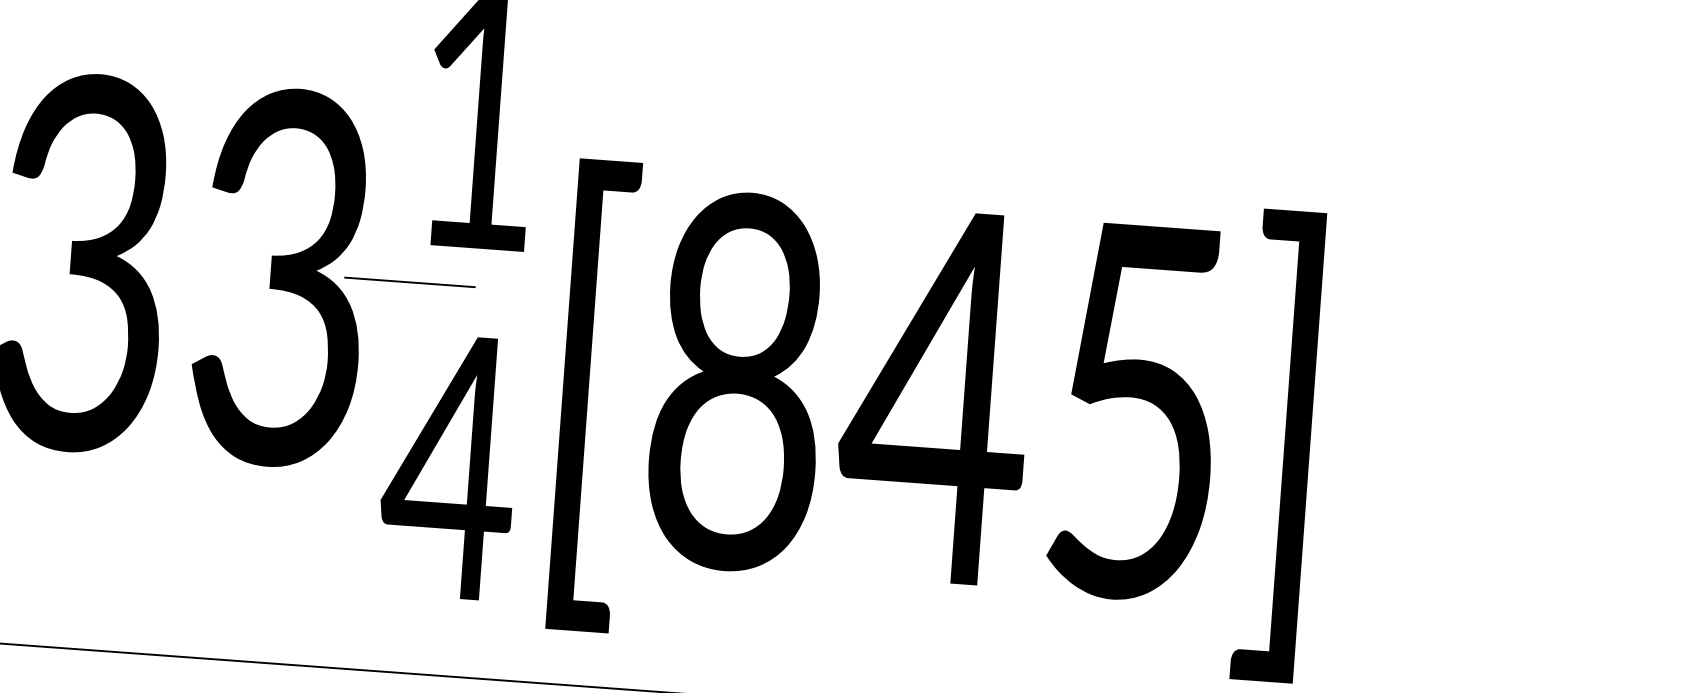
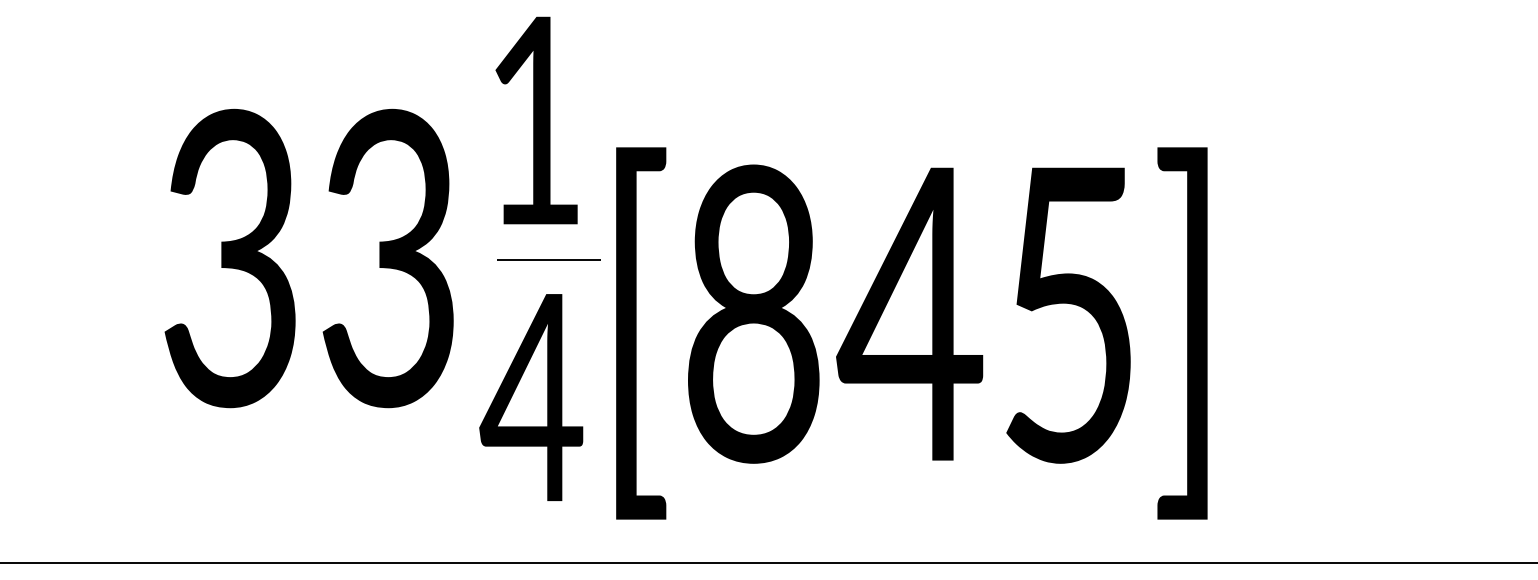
line: (409, 281) -> (548, 259), moved

